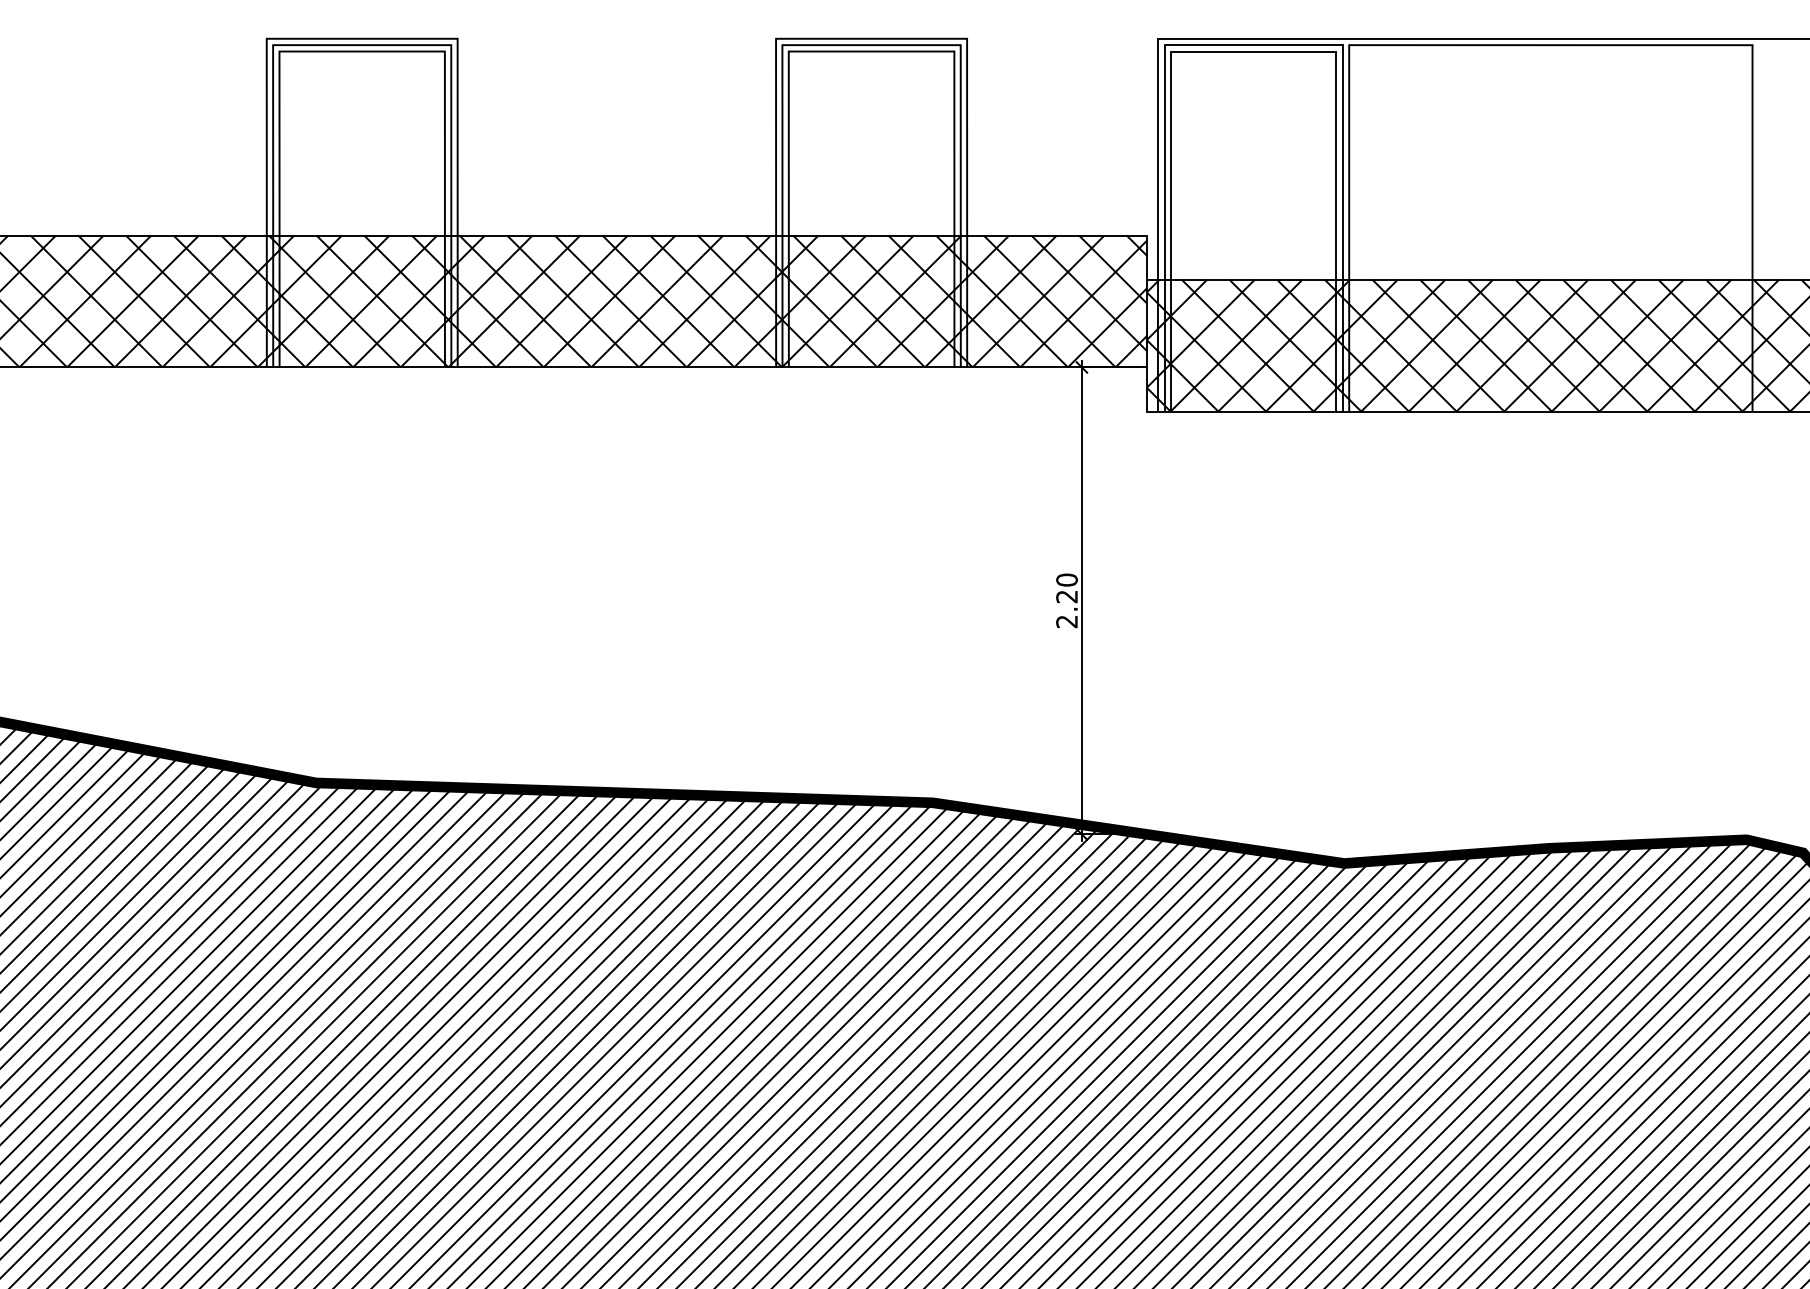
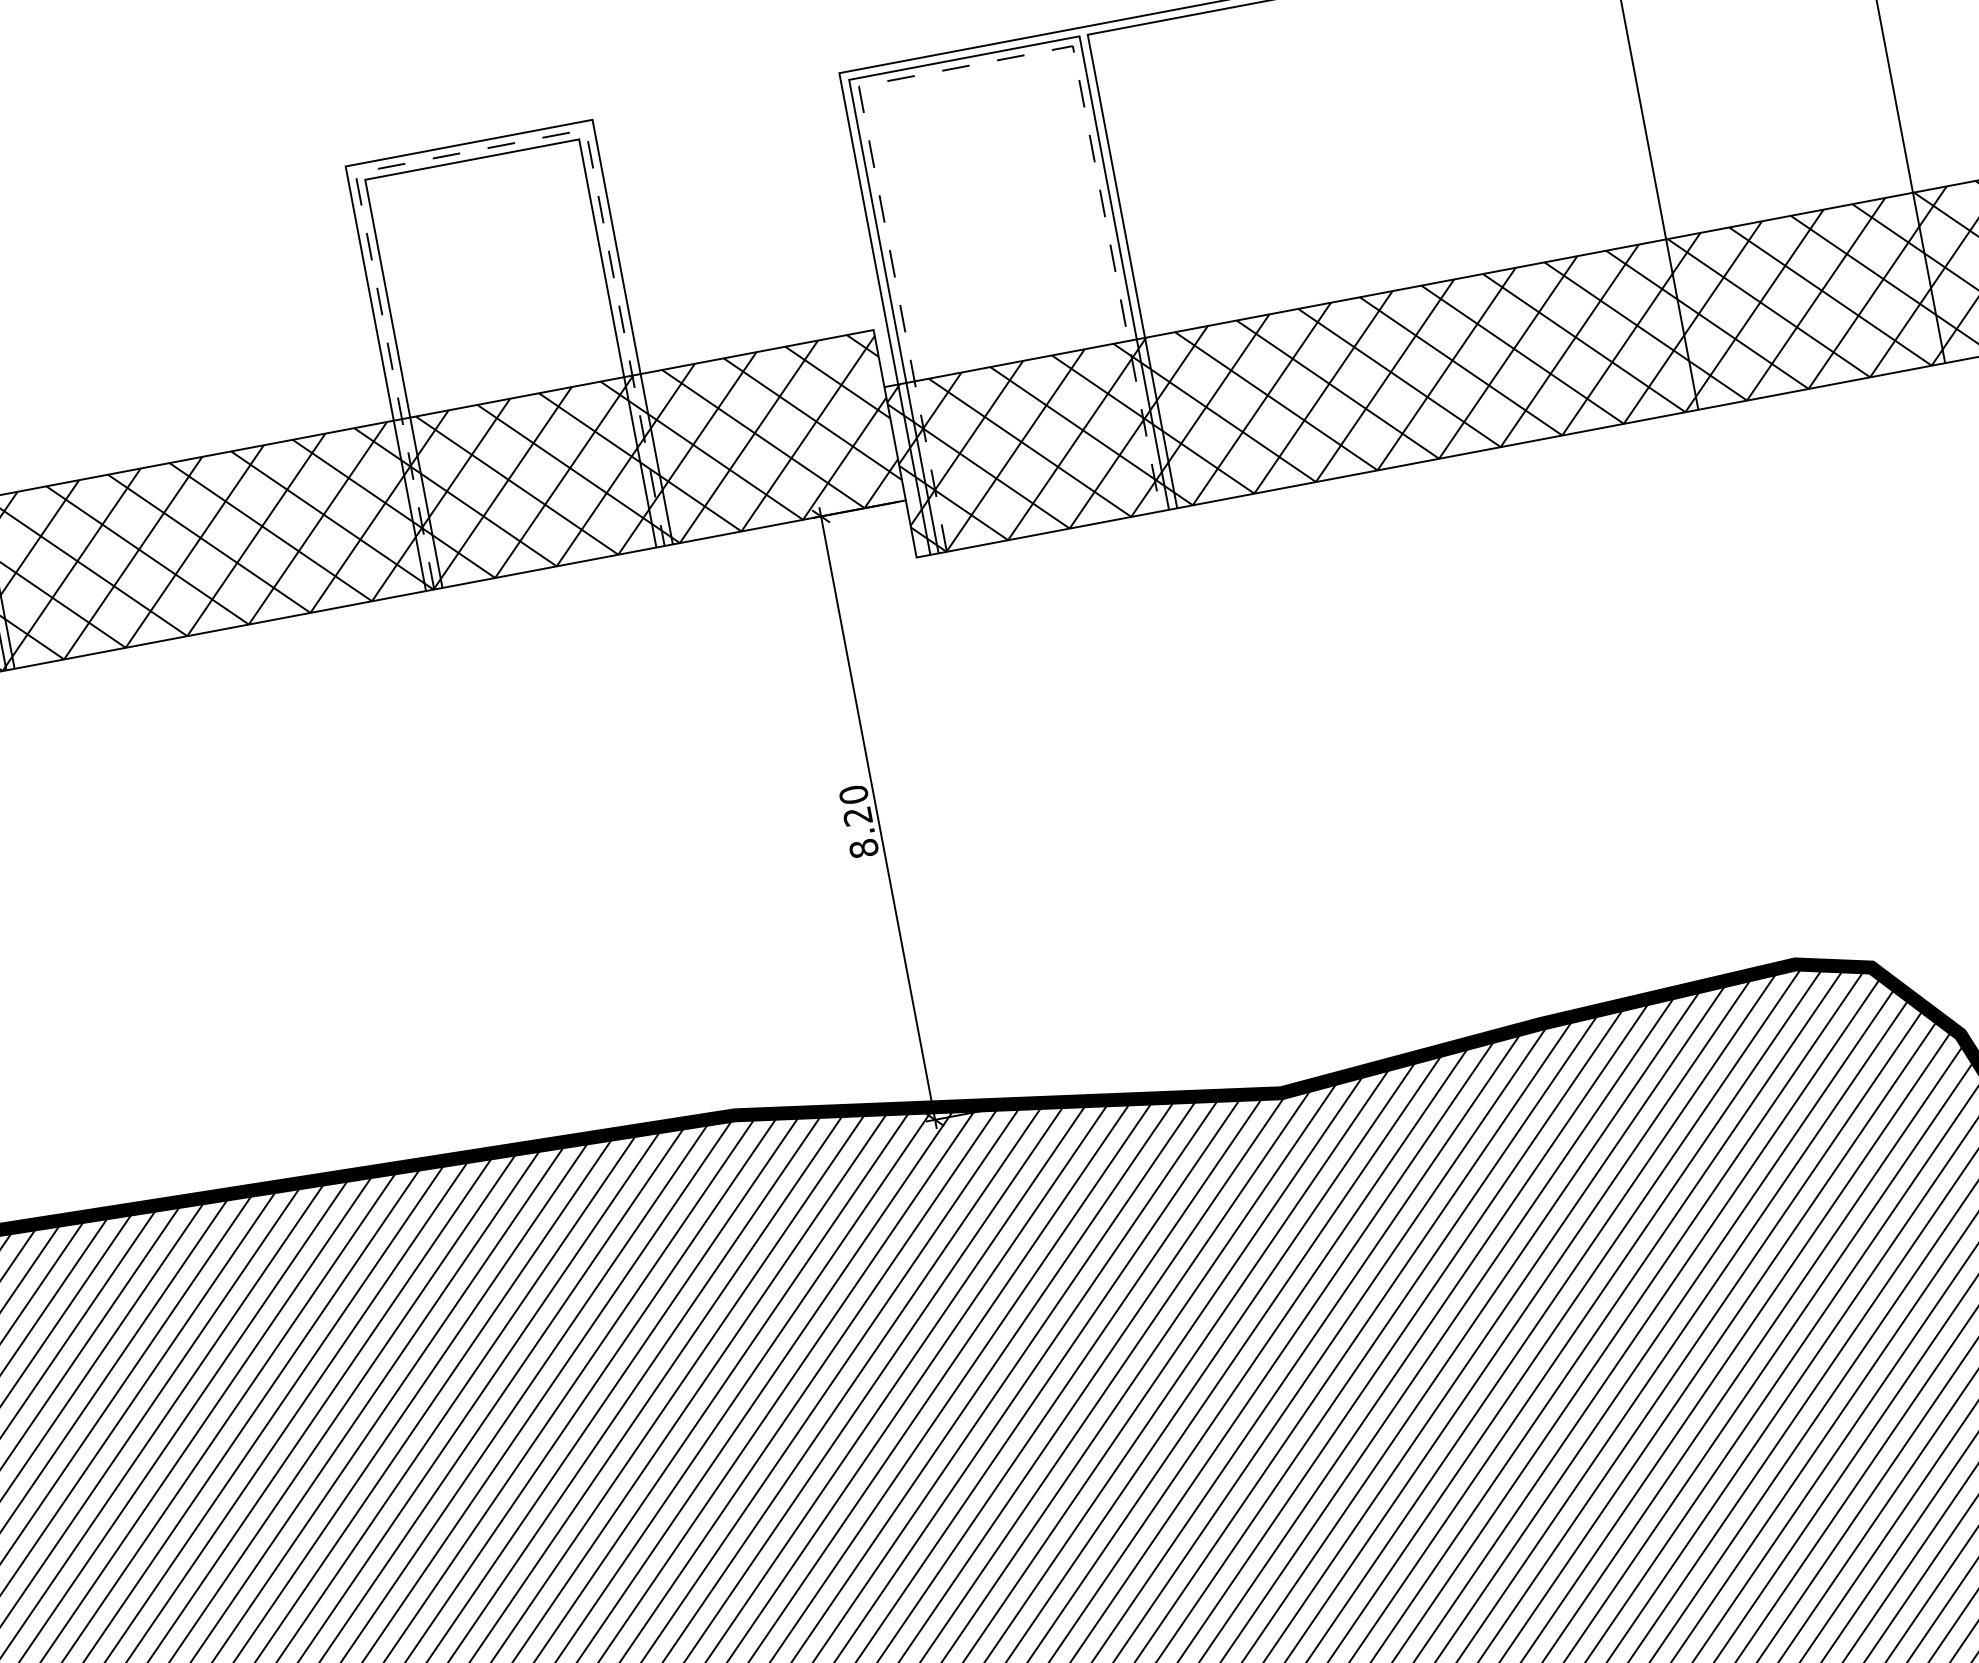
line: (872, 45) -> (471, 151), solid -> dashed
line: (1253, 51) -> (965, 66), solid -> dashed
text: (1066, 621) -> (863, 848), 2.20 -> 8.20

